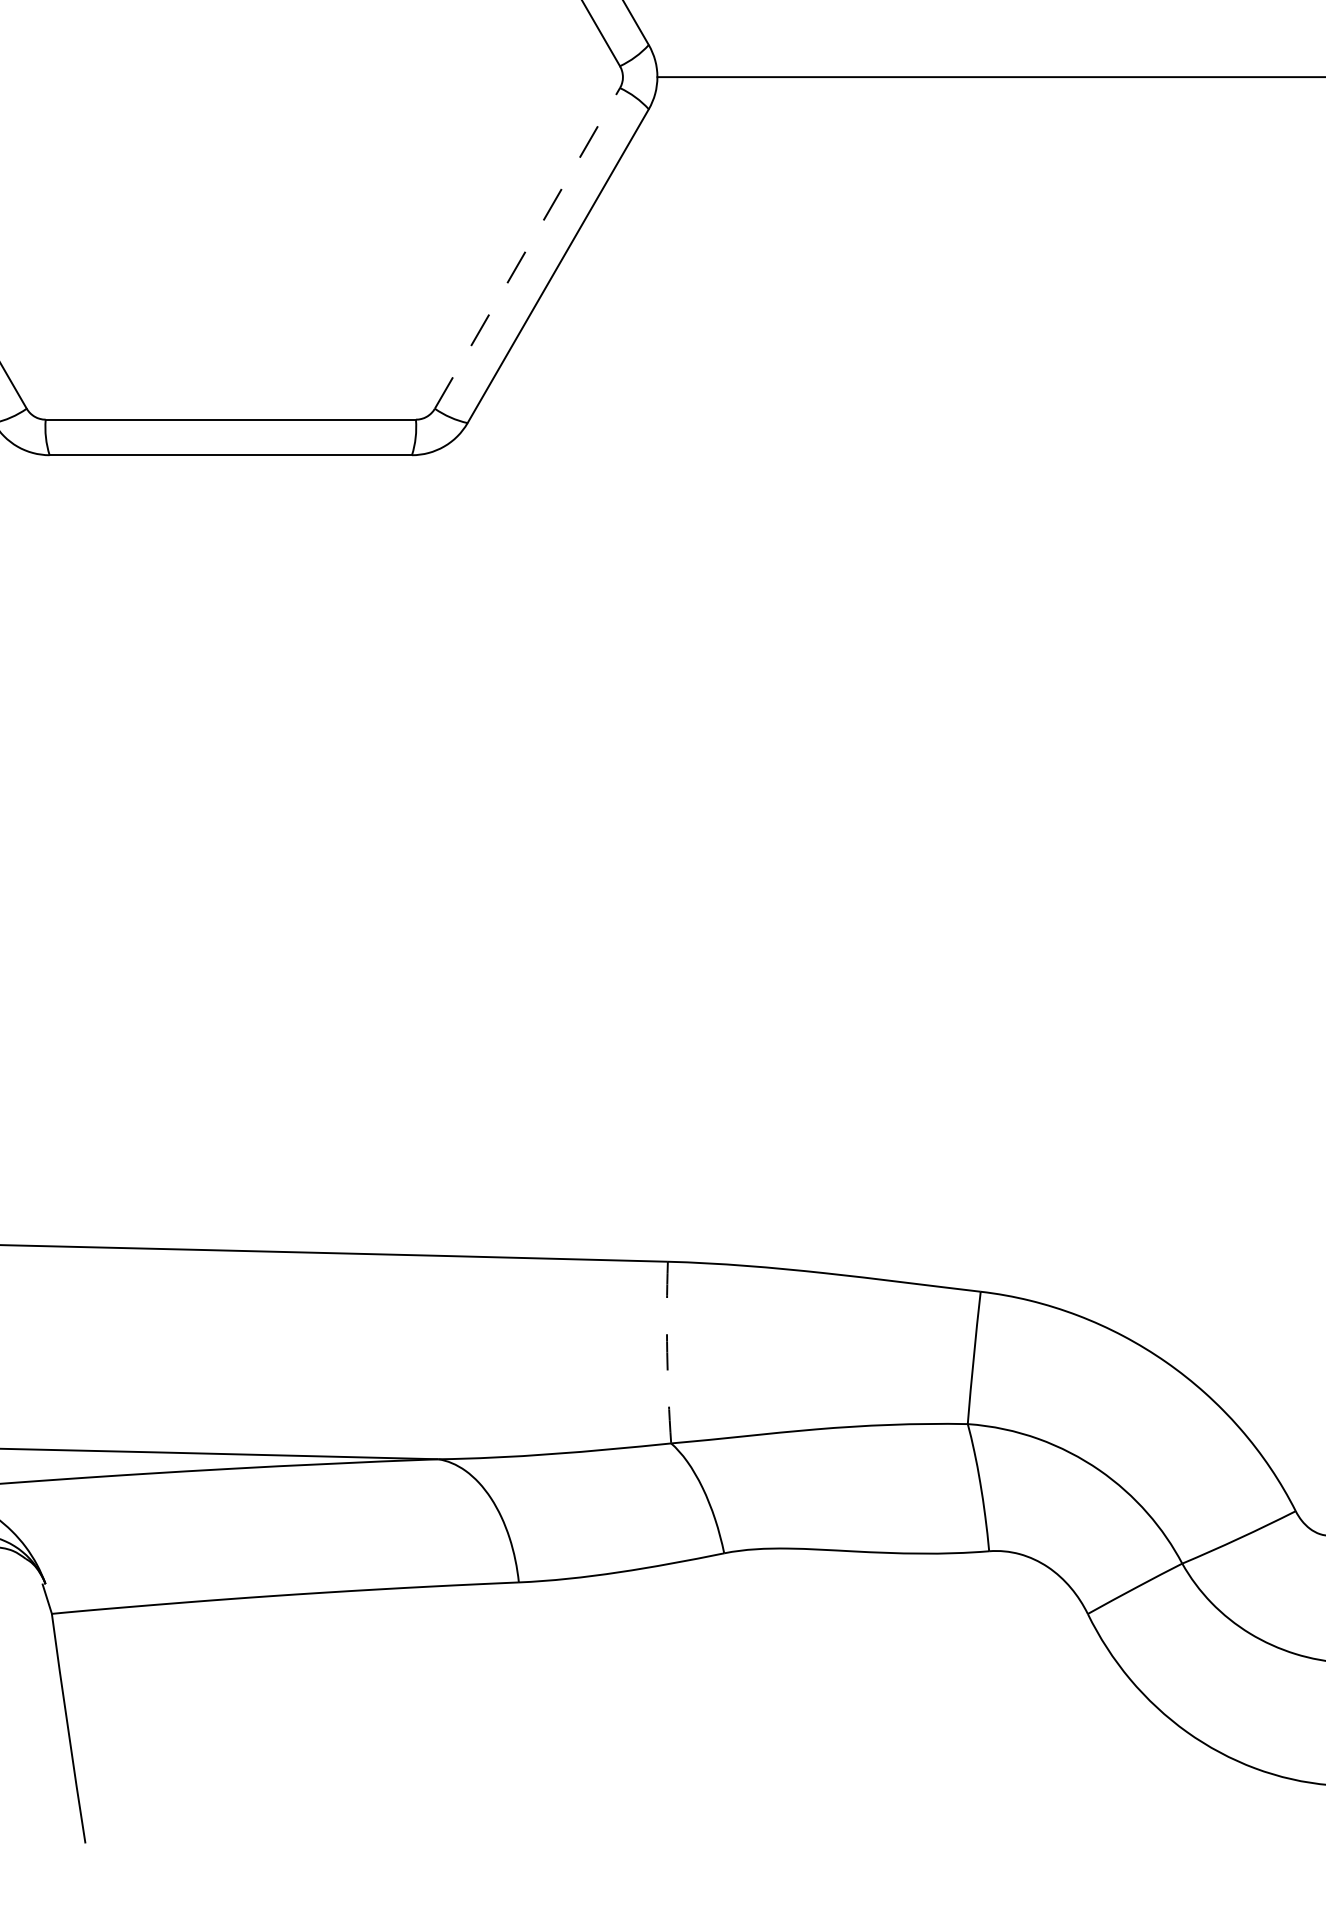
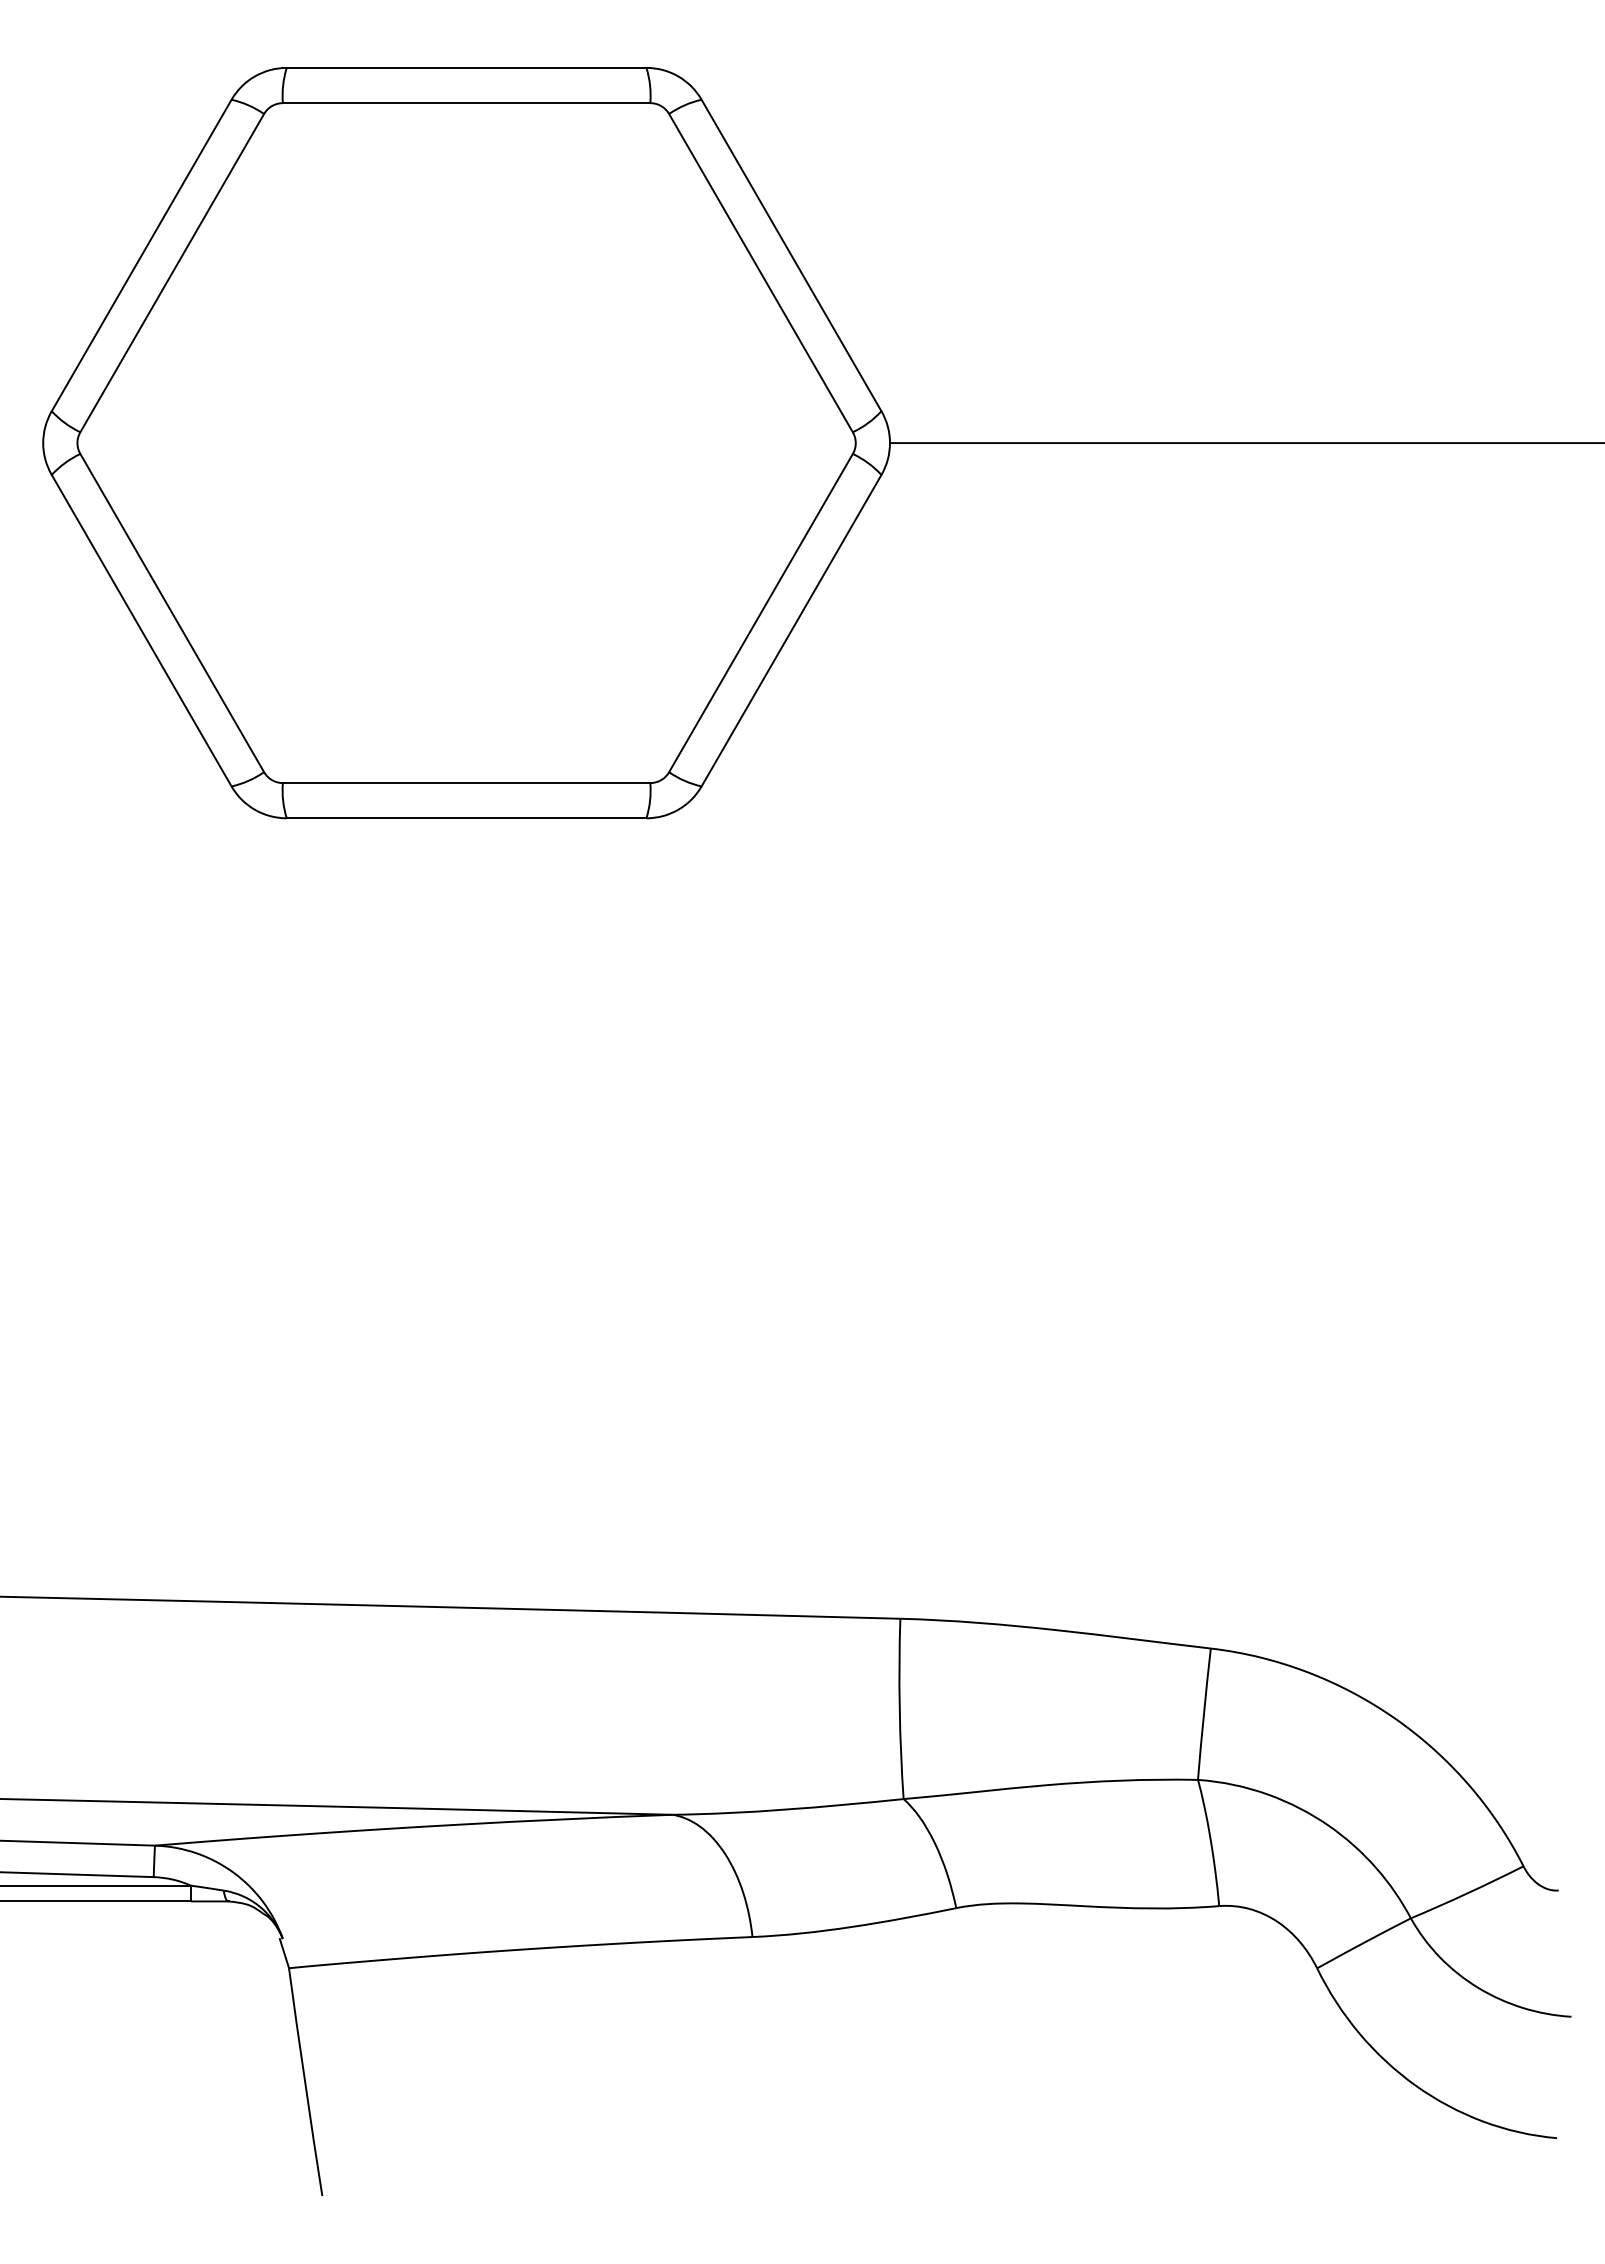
line: (527, 248) -> (761, 613), dashed -> solid
arc: (667, 1352) -> (899, 1708), dashed -> solid

